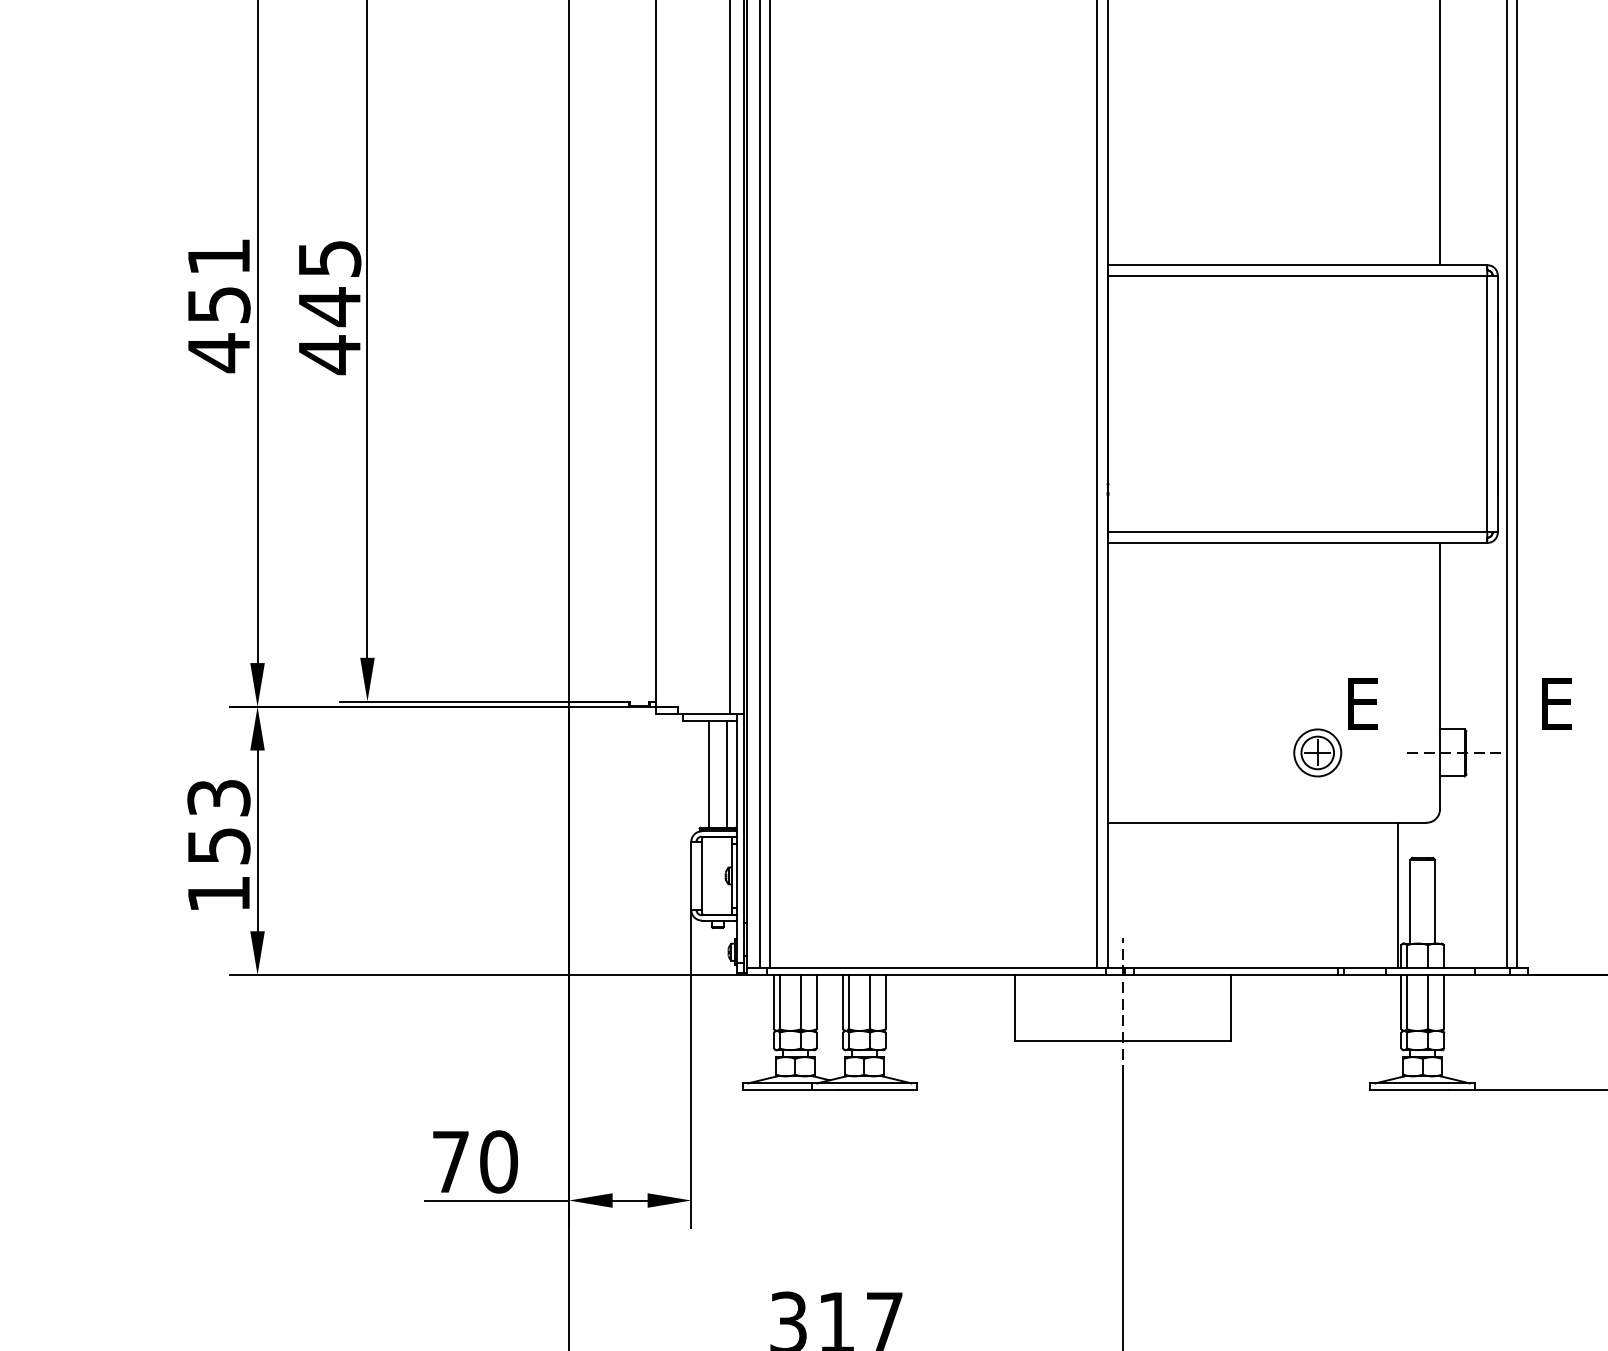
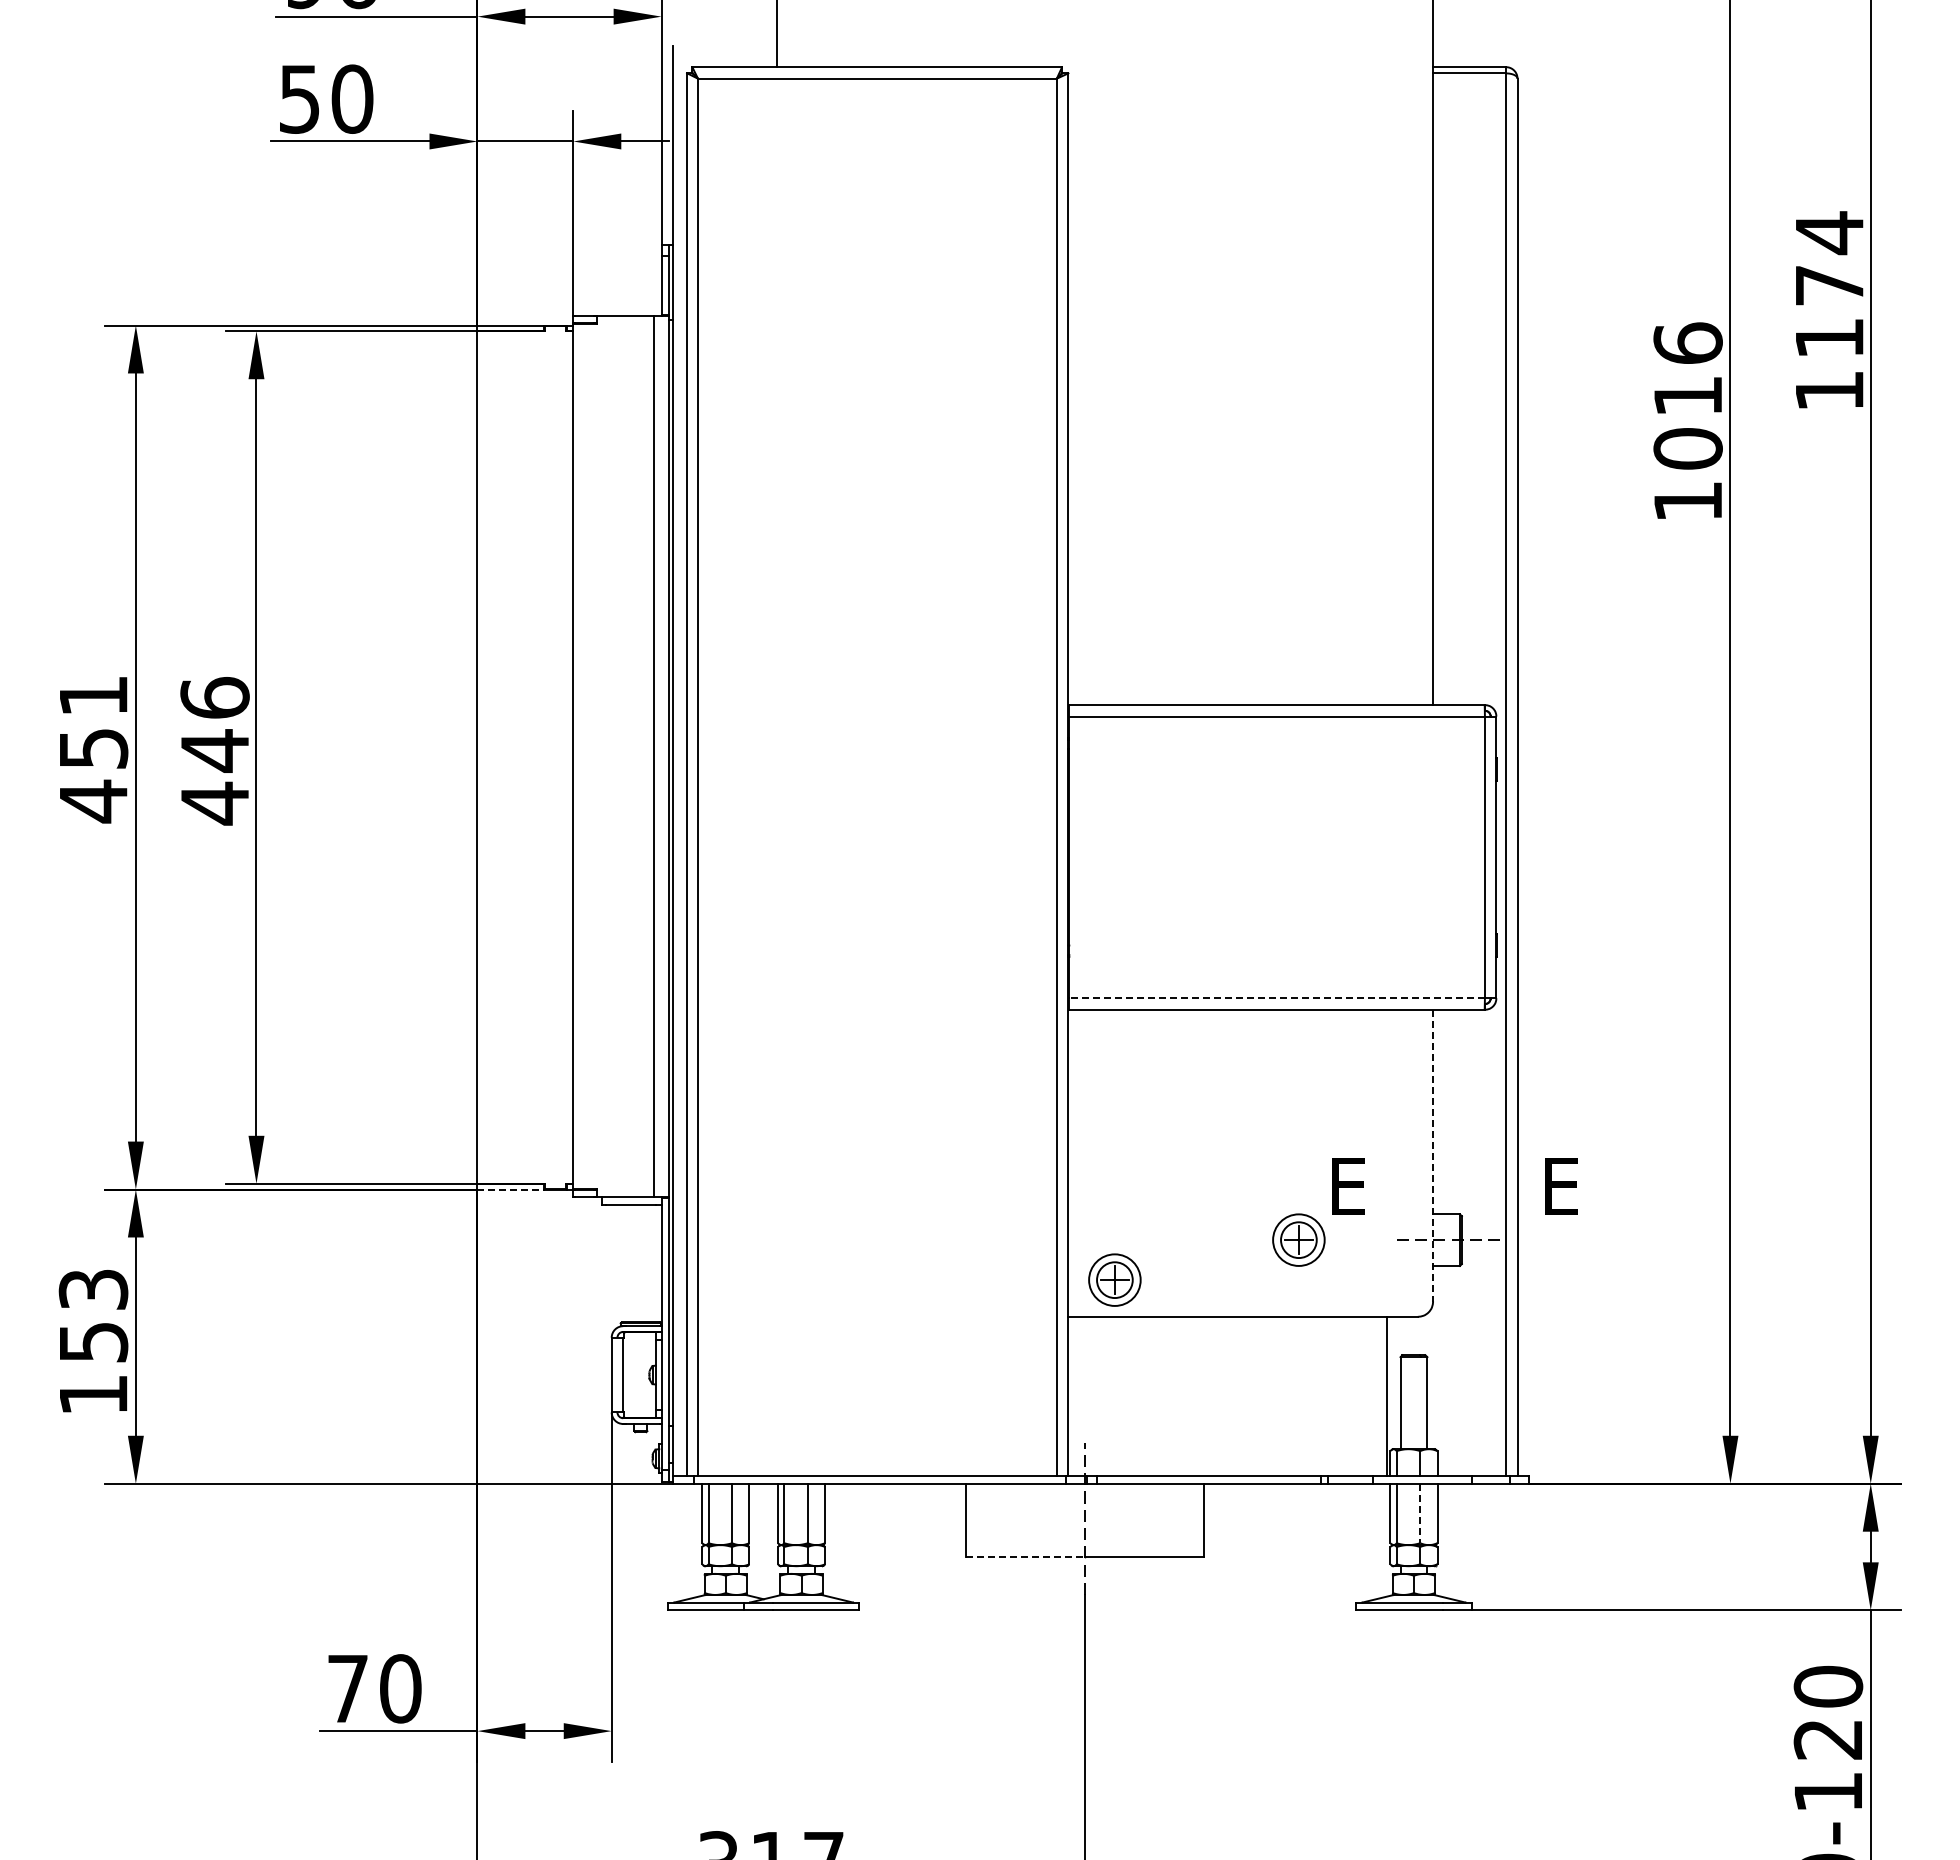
text: (329, 258) -> (214, 697), 445 -> 446
line: (1298, 532) -> (1277, 998), solid -> dashed
line: (1440, 675) -> (1433, 1155), solid -> dashed
line: (599, 706) -> (511, 1189), solid -> dashed
line: (709, 774) -> (631, 1263), removed
line: (726, 774) -> (650, 1263), removed
part: (1149, 788) -> (1114, 1279), added
line: (1428, 1002) -> (1420, 1513), solid -> dashed
line: (1069, 1041) -> (1026, 1556), solid -> dashed

